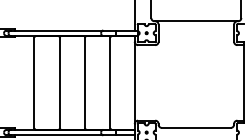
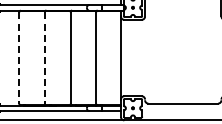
line: (34, 83) -> (19, 58), solid -> dashed
line: (59, 83) -> (44, 58), solid -> dashed

